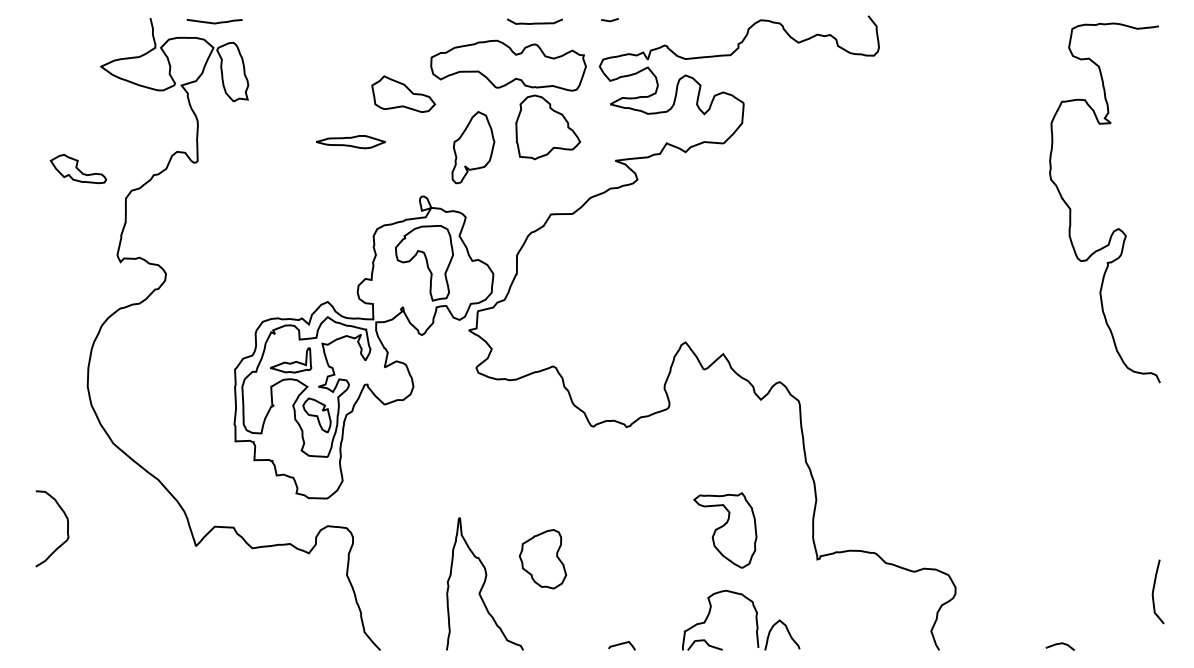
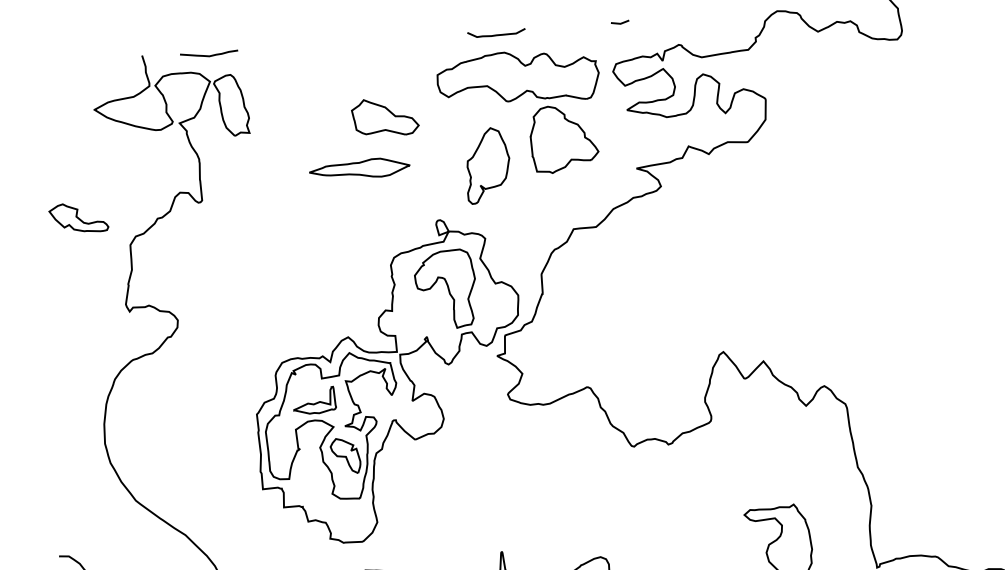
curve: (534, 22) -> (496, 34), moved
part: (403, 93) -> (385, 116), moved
part: (351, 142) -> (360, 169), size x1.4

